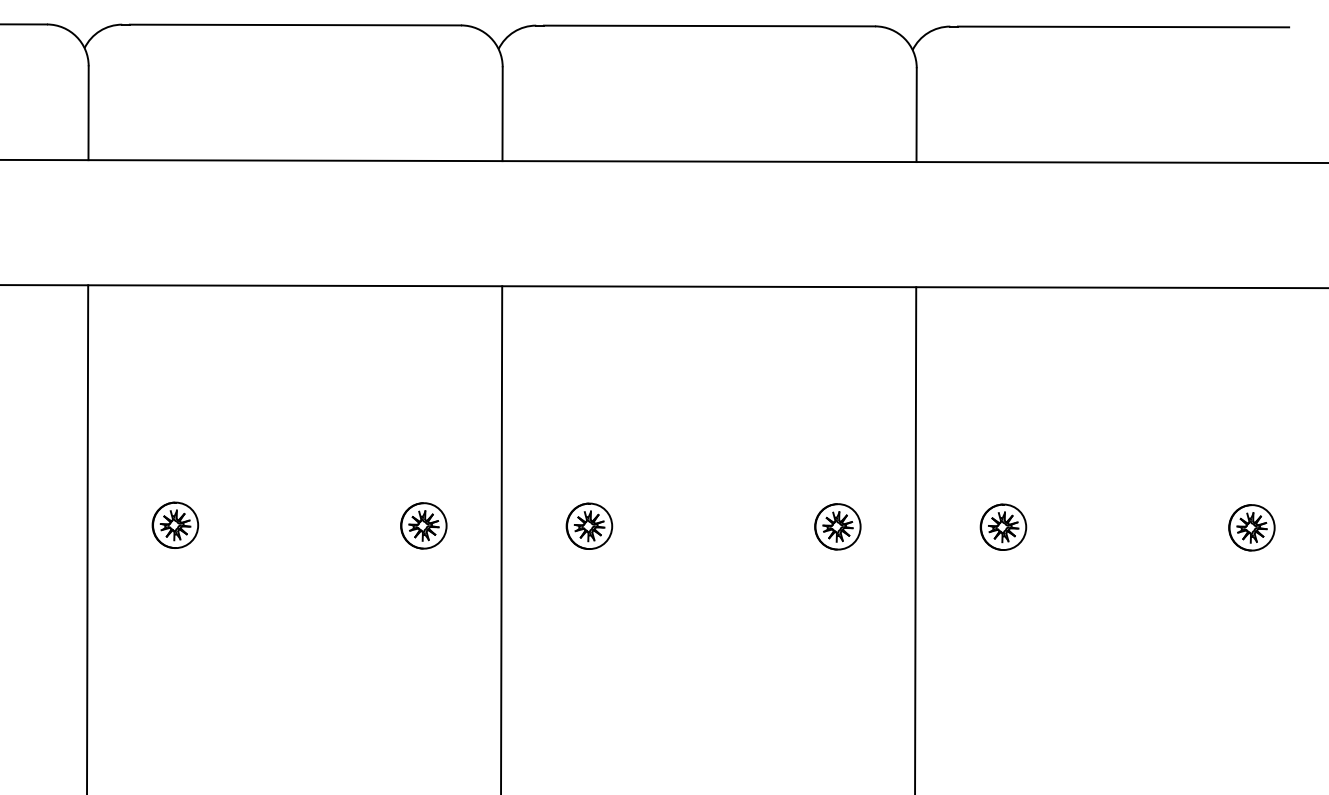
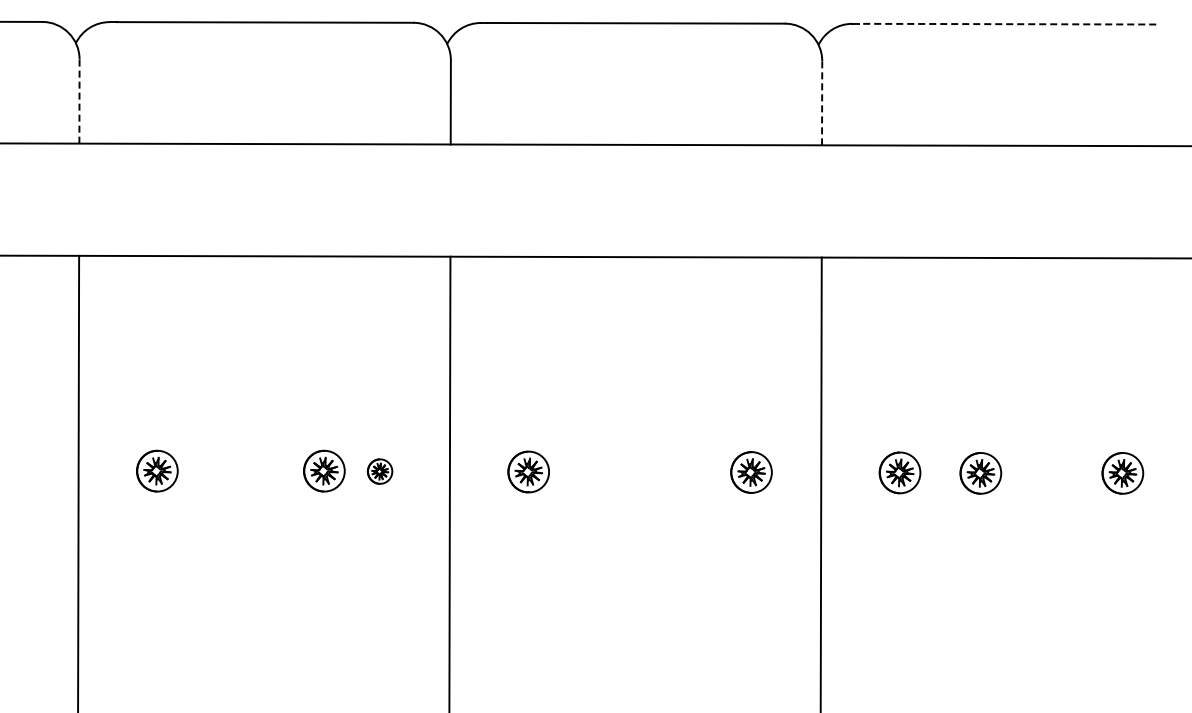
line: (1123, 27) -> (1007, 24), solid -> dashed
line: (88, 113) -> (79, 101), solid -> dashed
line: (917, 114) -> (822, 102), solid -> dashed
part: (361, 524) -> (324, 470), added
part: (423, 525) -> (379, 471), size x0.6
part: (1093, 527) -> (980, 473), added

